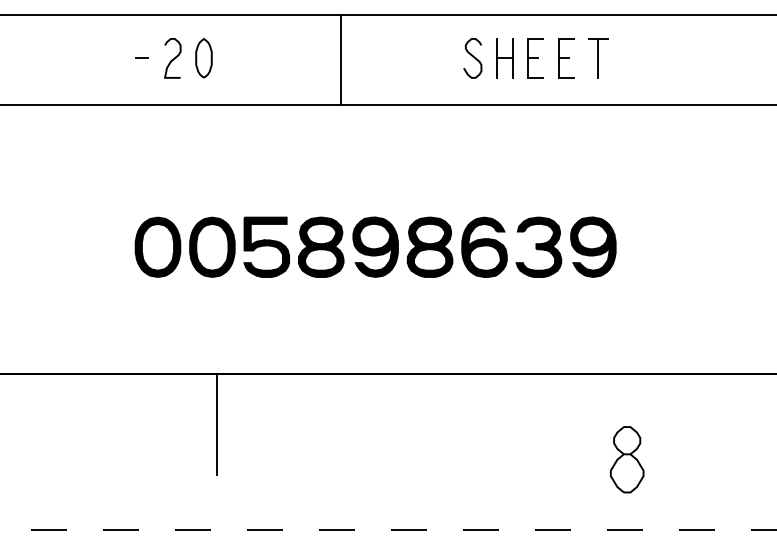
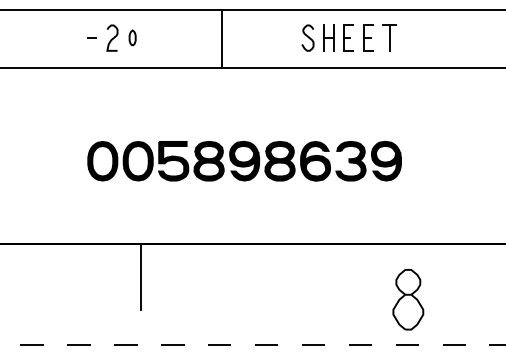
part: (203, 57) -> (132, 37), size x0.6
part: (627, 459) -> (408, 299), size x1.4

